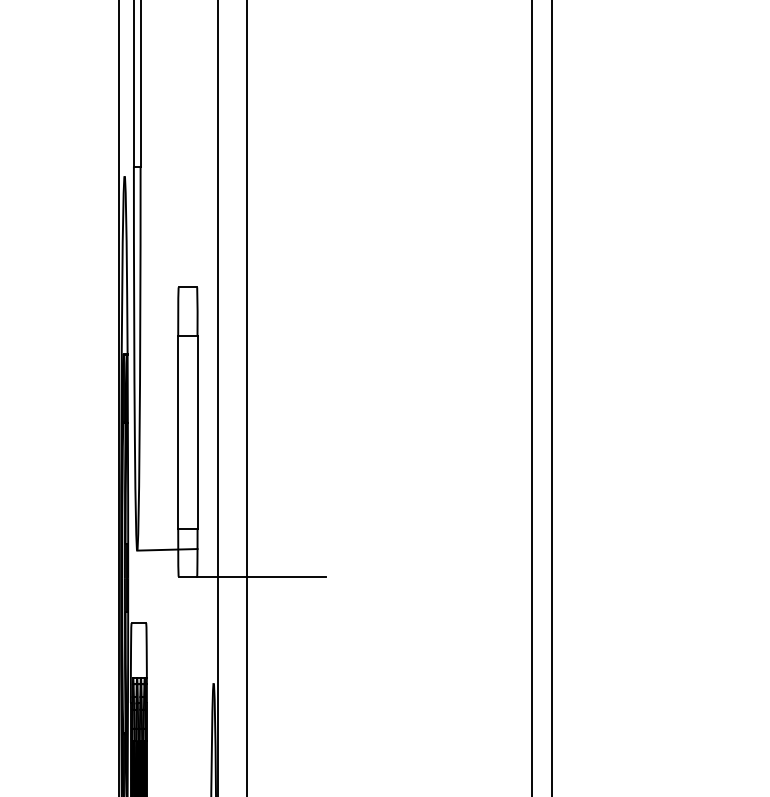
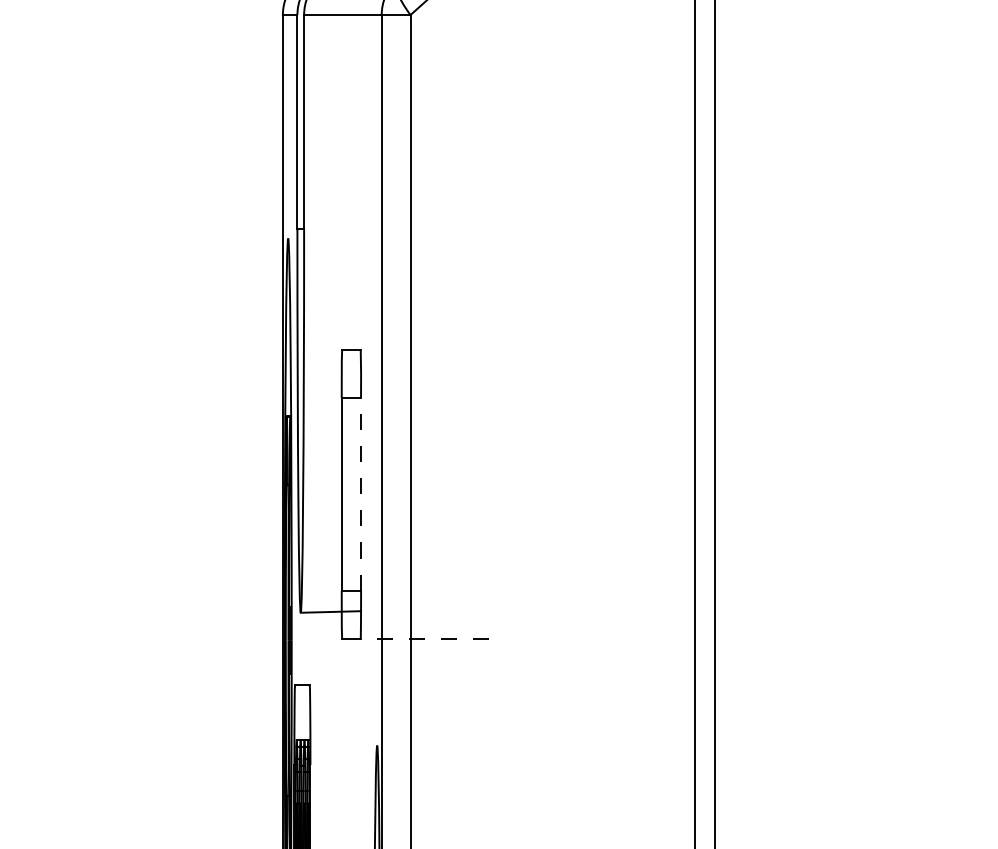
line: (197, 431) -> (361, 493), solid -> dashed
line: (260, 576) -> (424, 638), solid -> dashed

